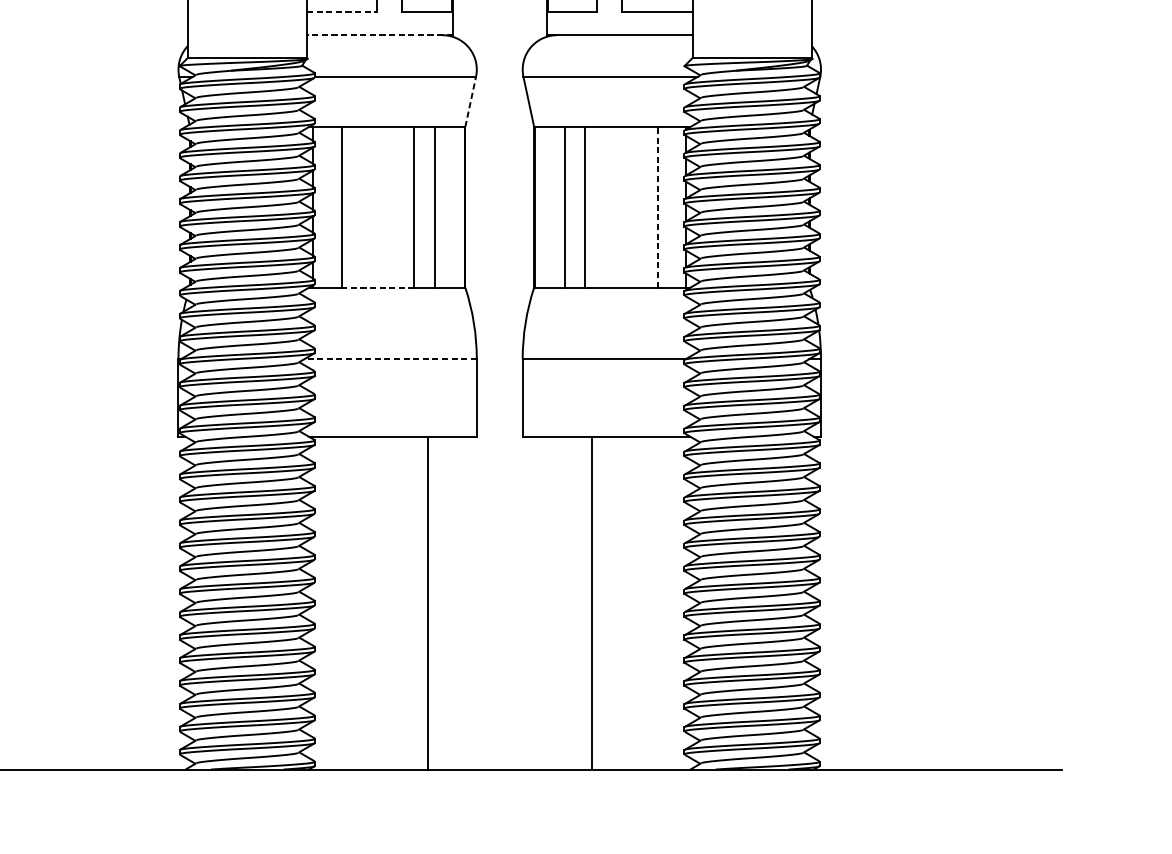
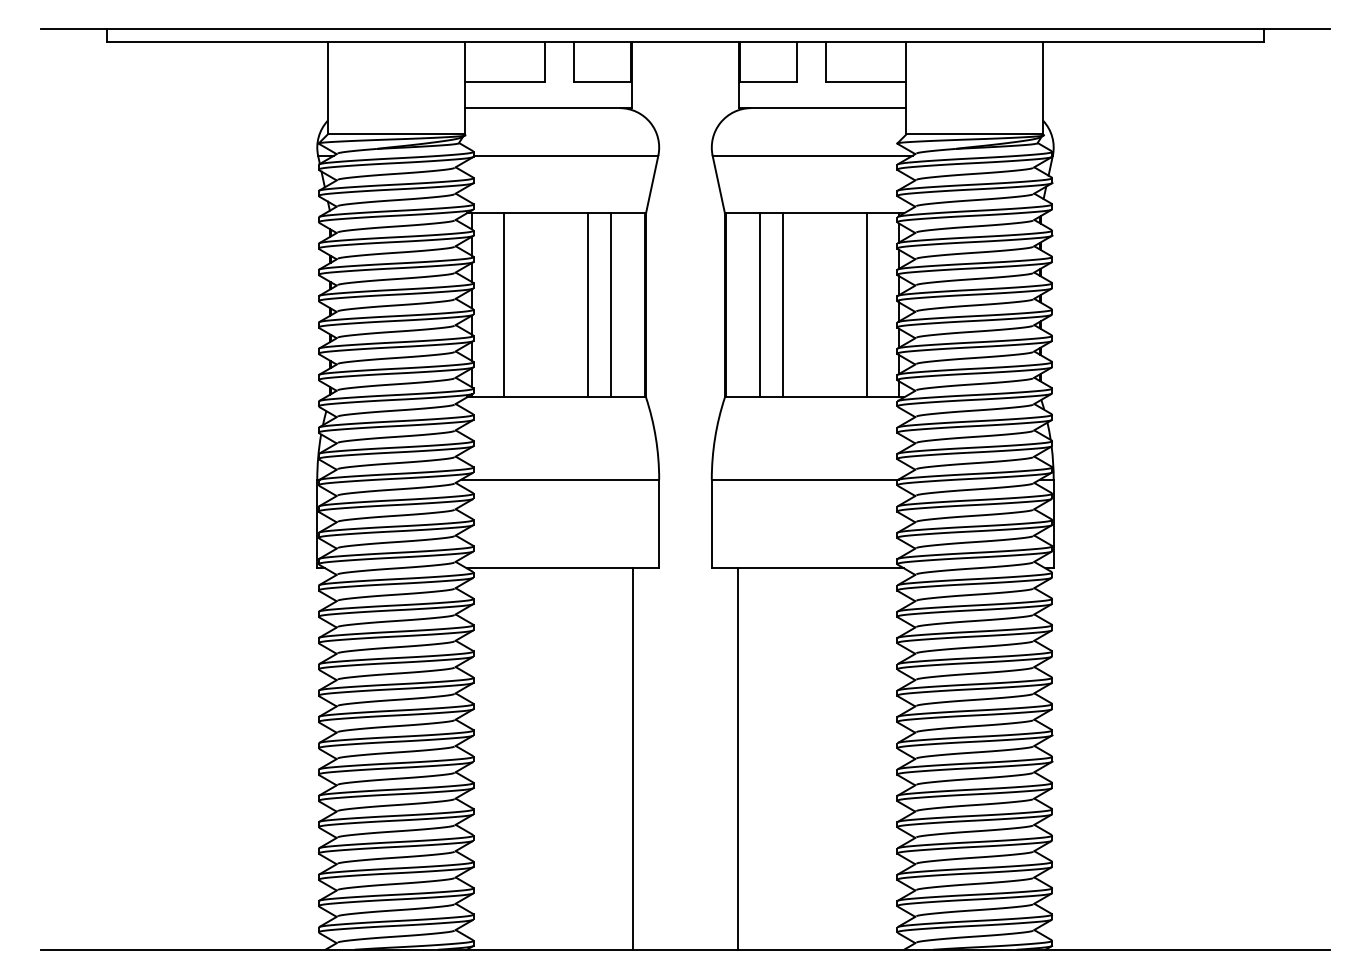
line: (342, 11) -> (505, 81), dashed -> solid
line: (380, 35) -> (548, 108), dashed -> solid
line: (470, 101) -> (652, 184), dashed -> solid
line: (657, 206) -> (866, 304), dashed -> solid
line: (378, 287) -> (546, 397), dashed -> solid
line: (390, 359) -> (560, 479), dashed -> solid
line: (427, 602) -> (632, 758), moved
line: (592, 602) -> (738, 758), moved

